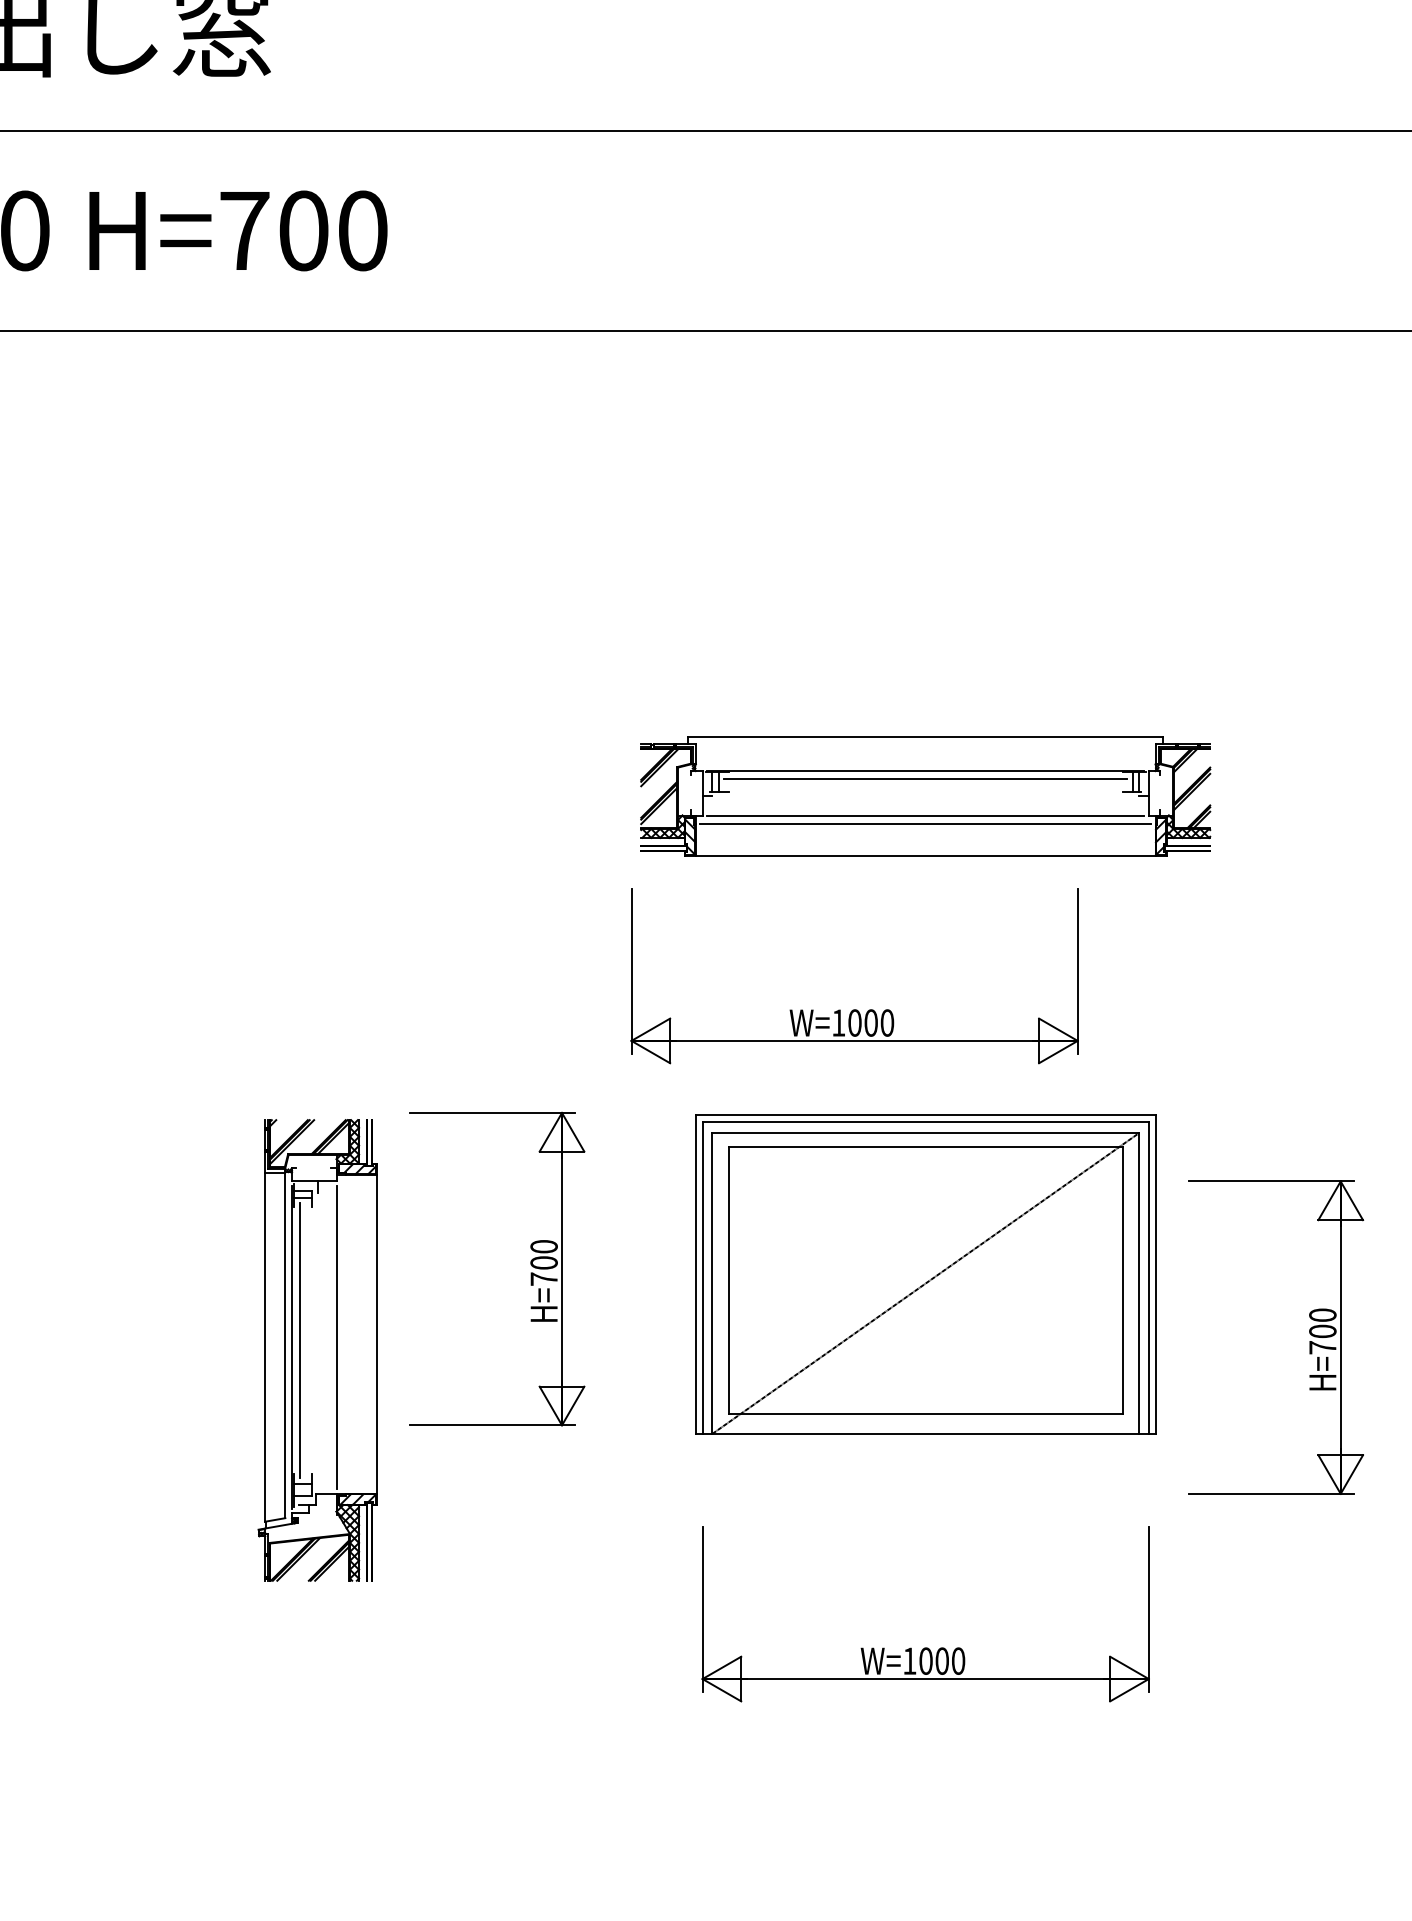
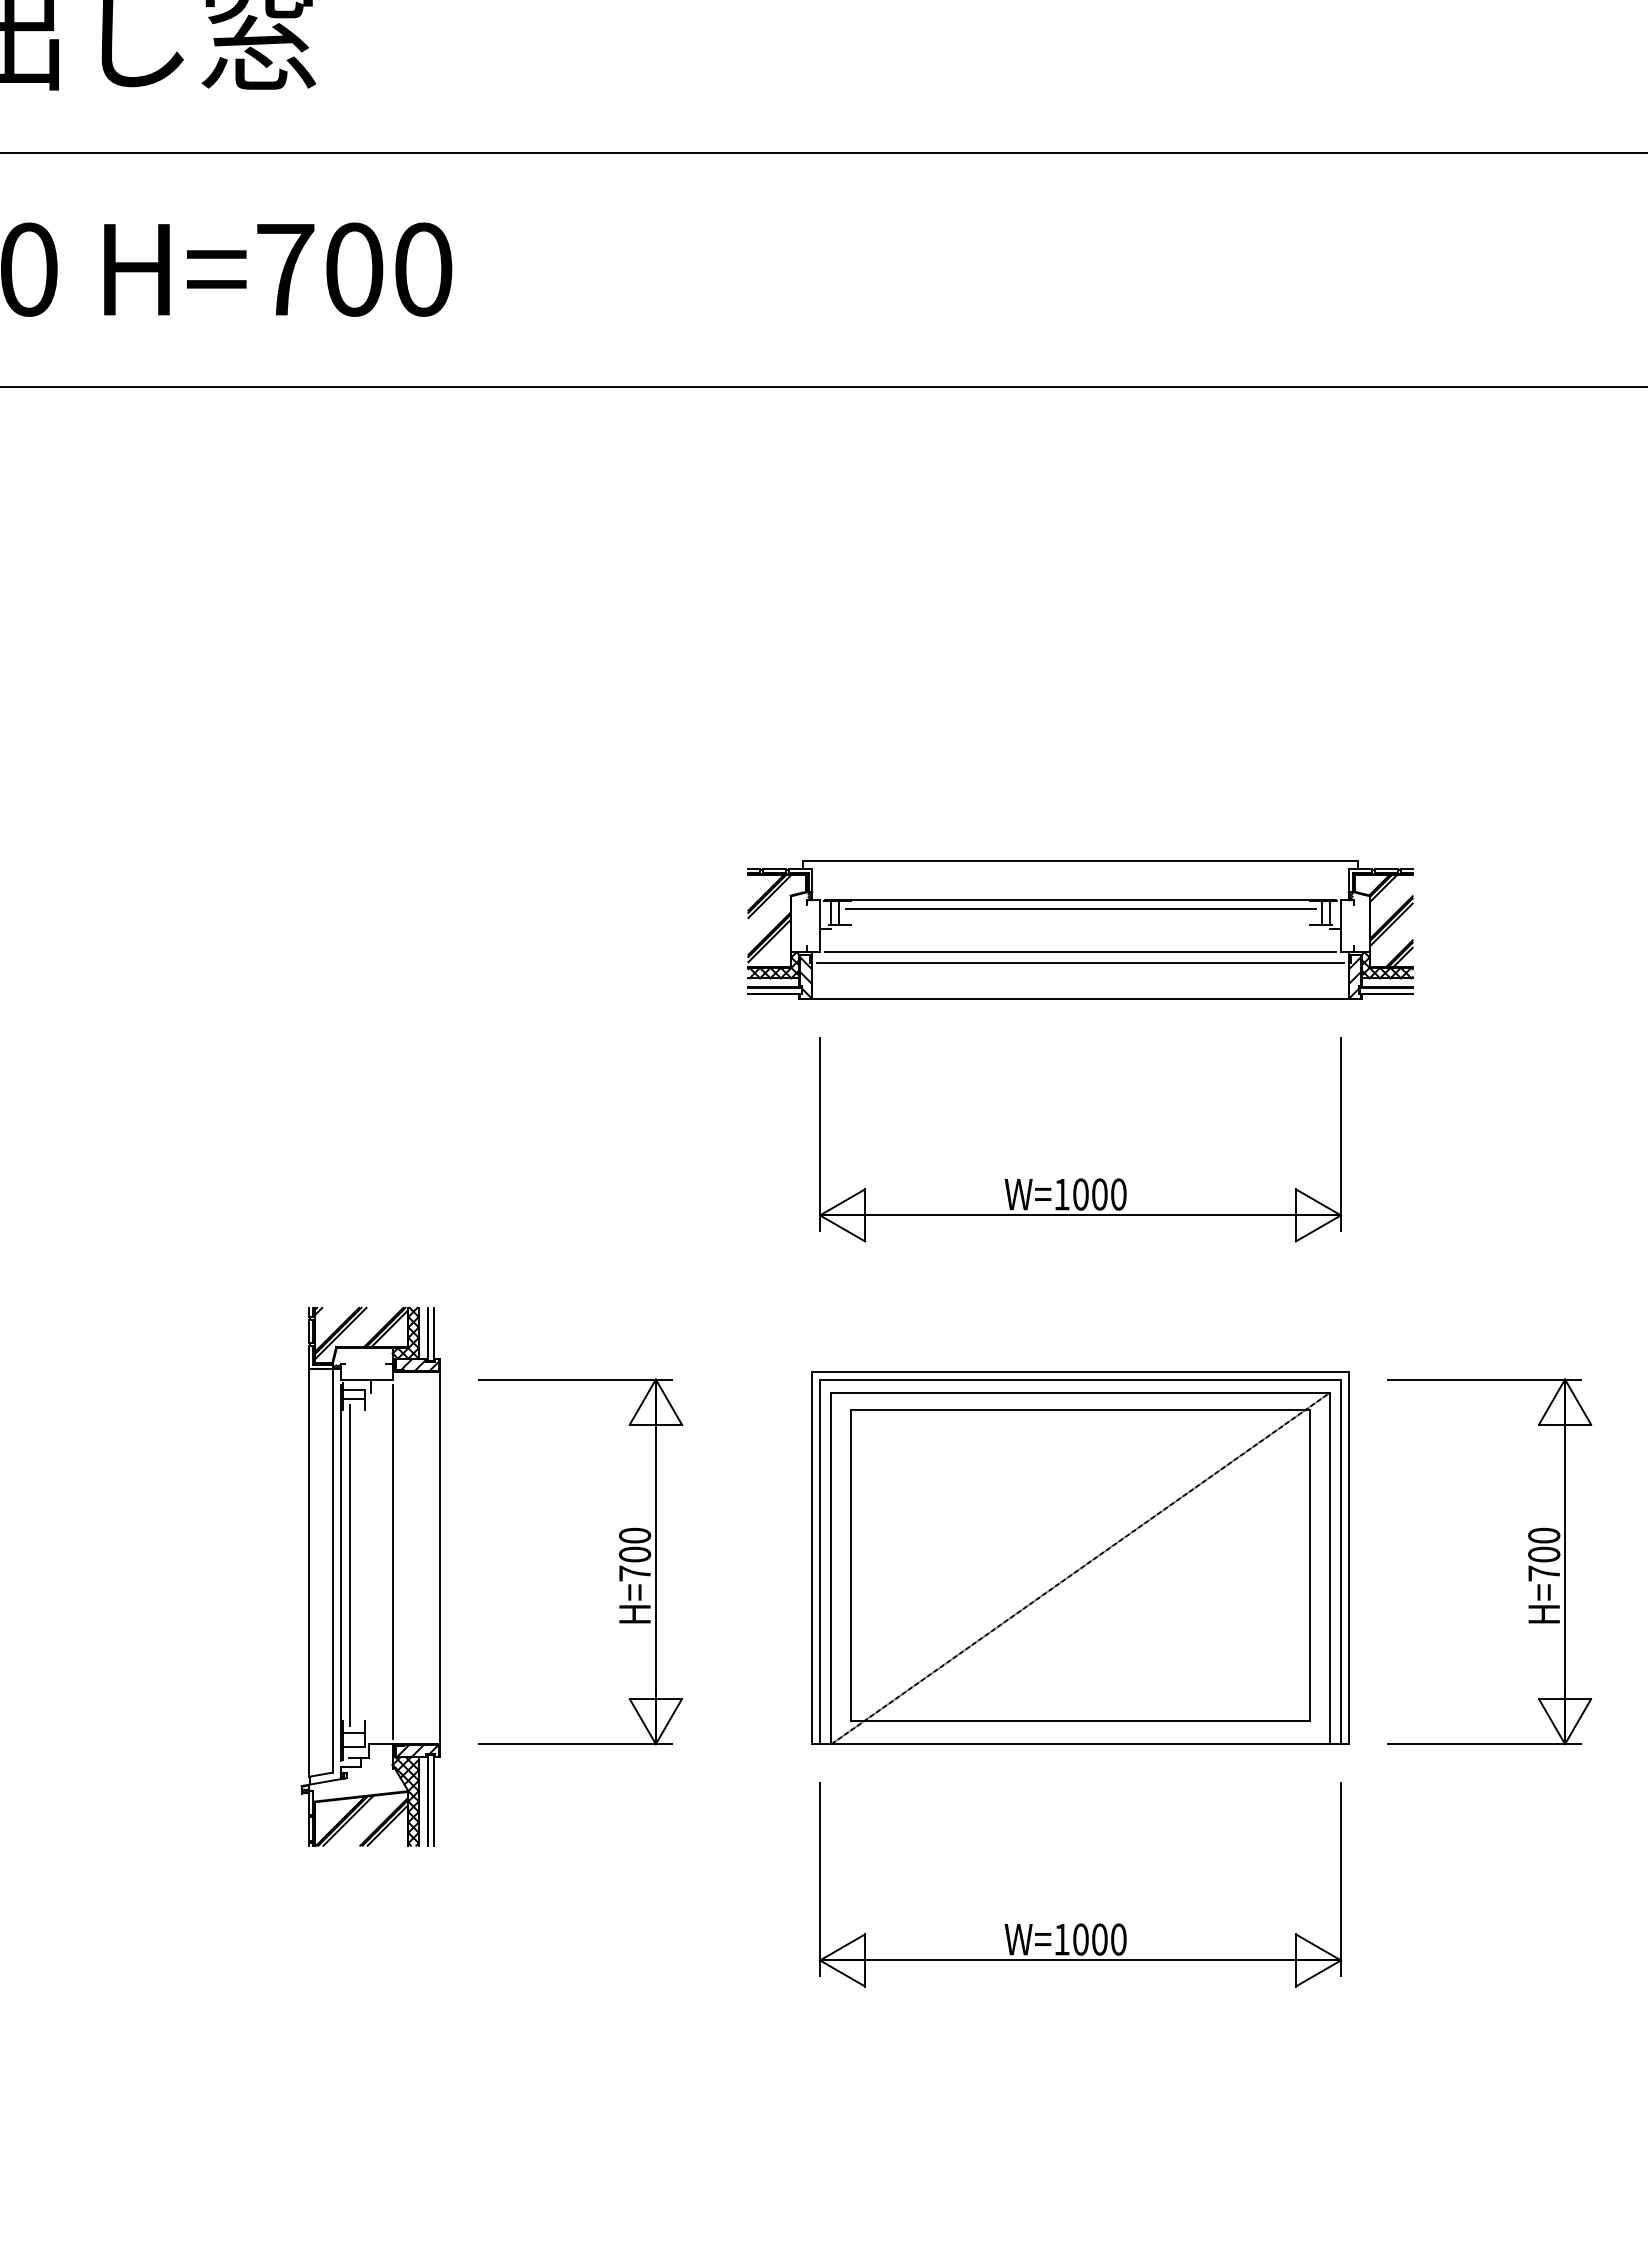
part: (854, 1009) -> (1080, 1178), moved
part: (530, 1265) -> (619, 1557), moved
part: (925, 1273) -> (1080, 1557), moved

